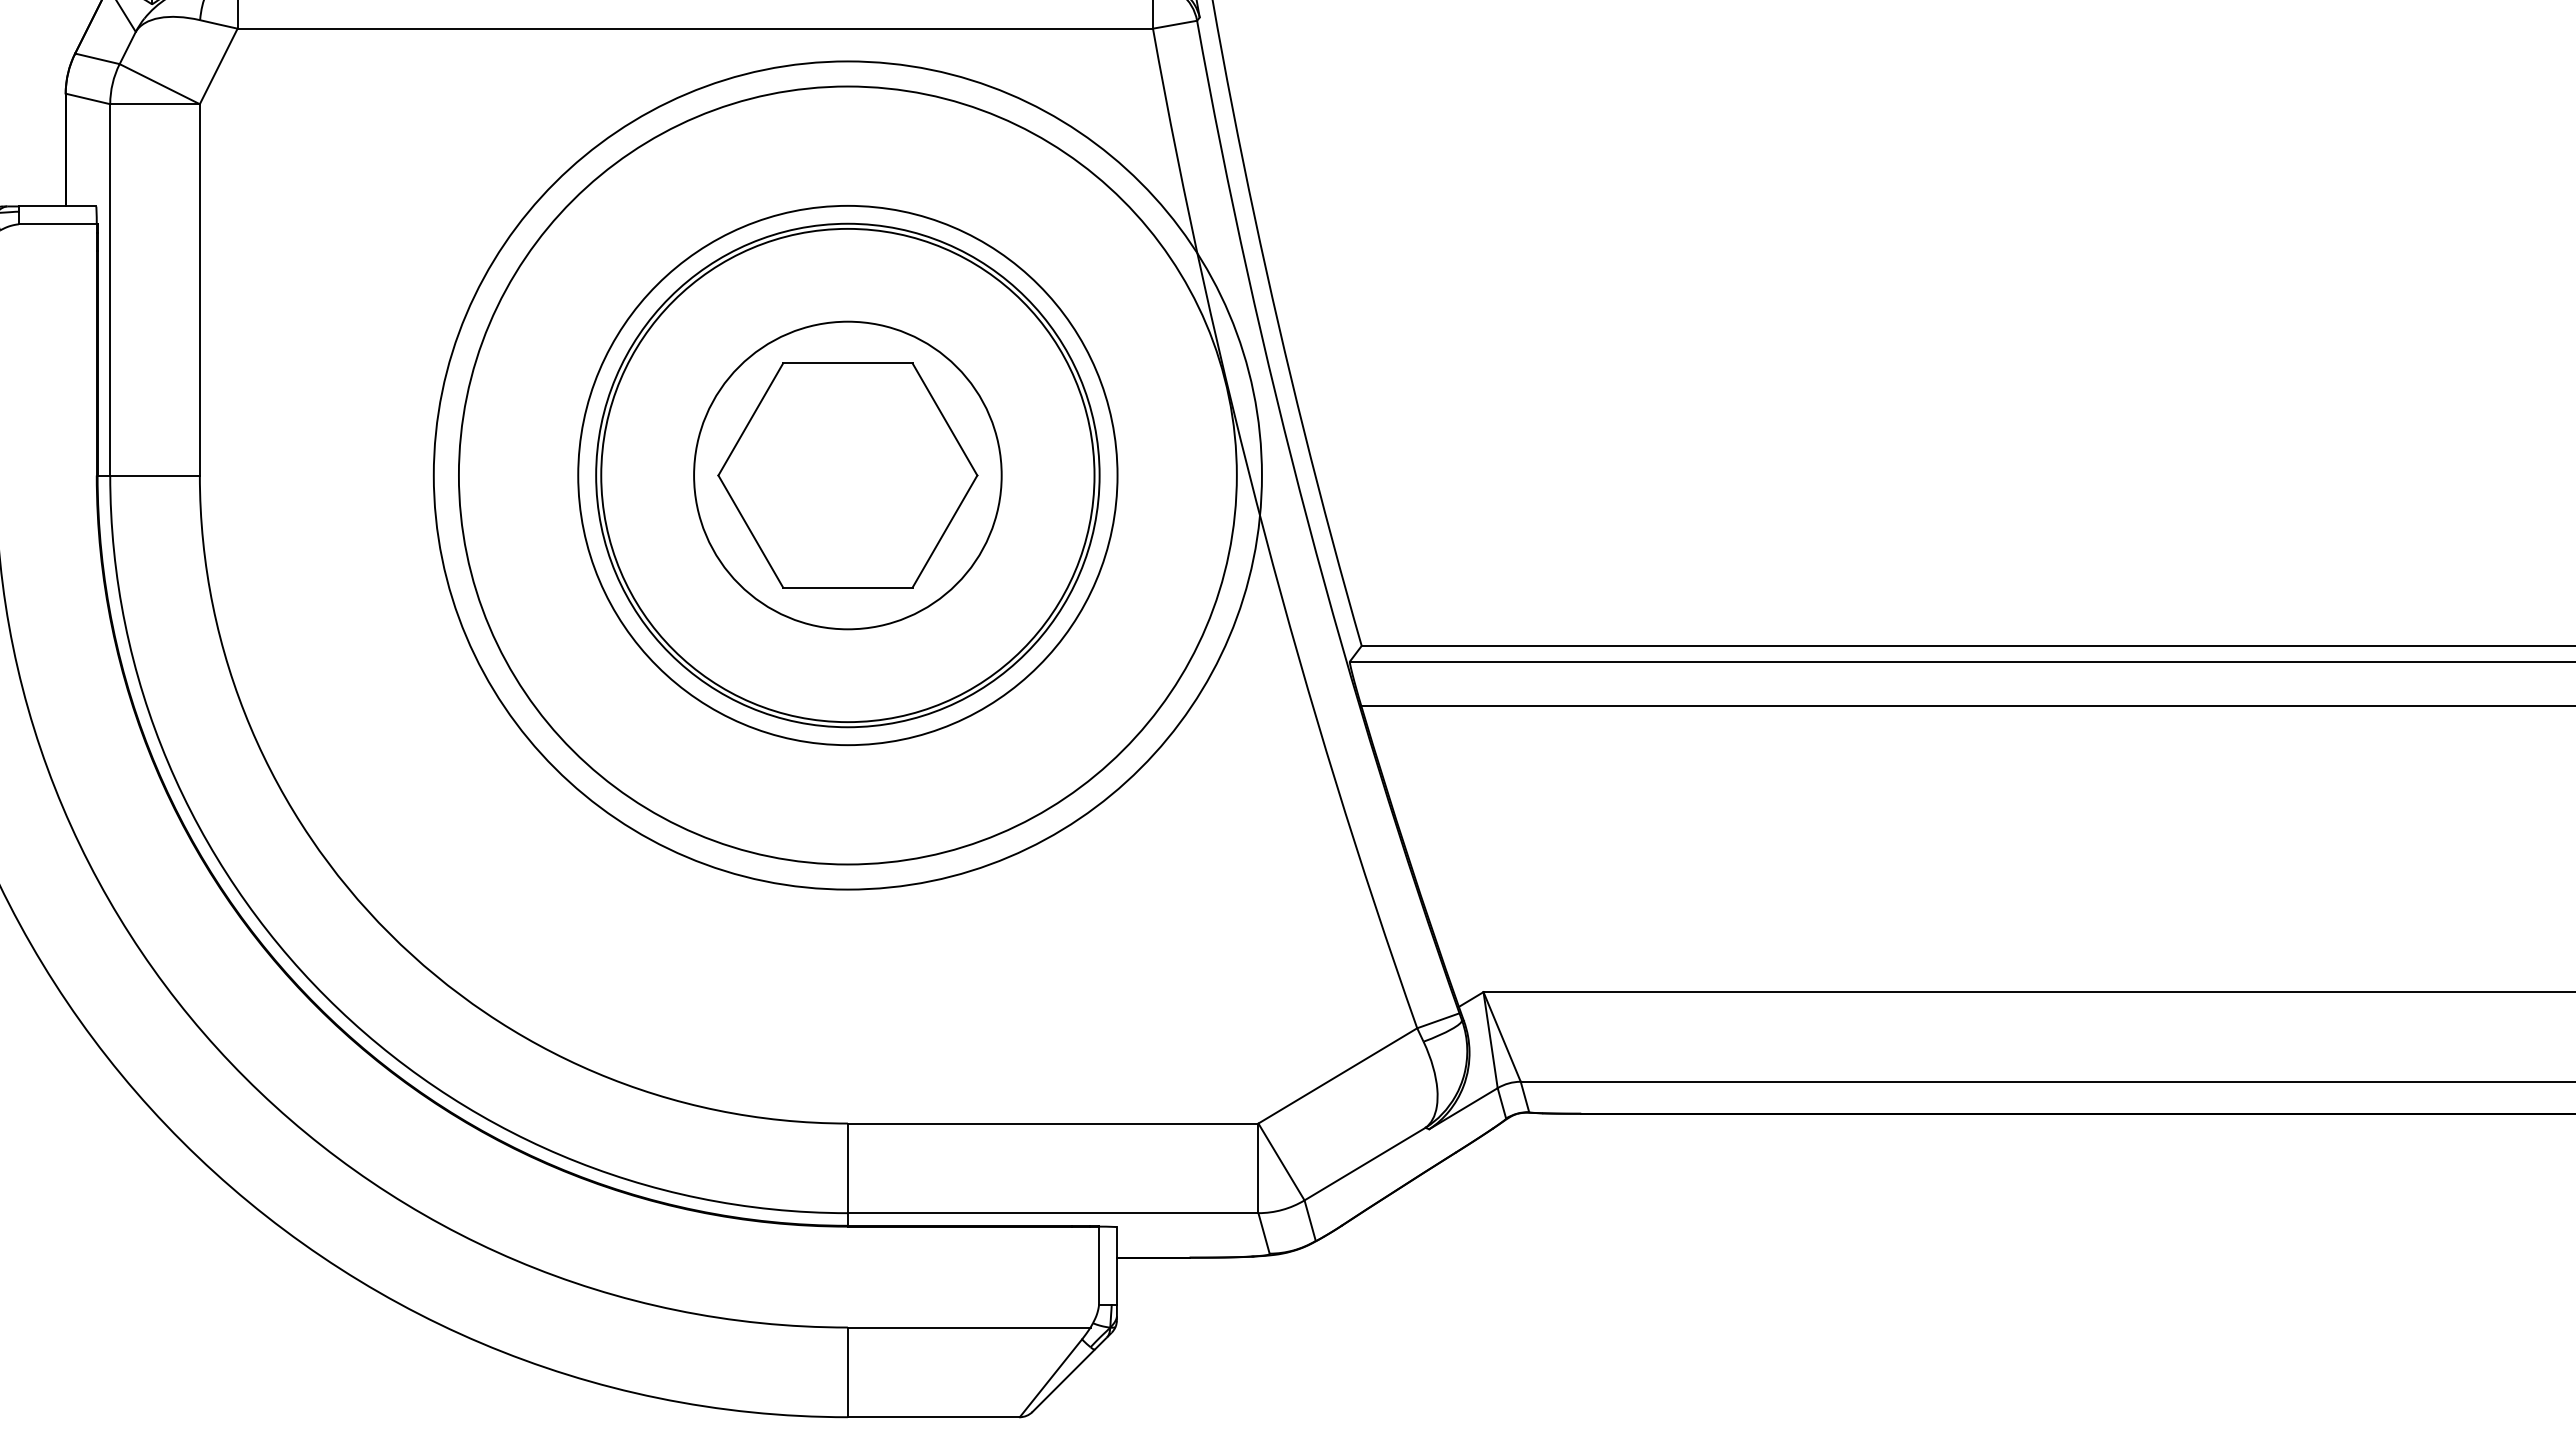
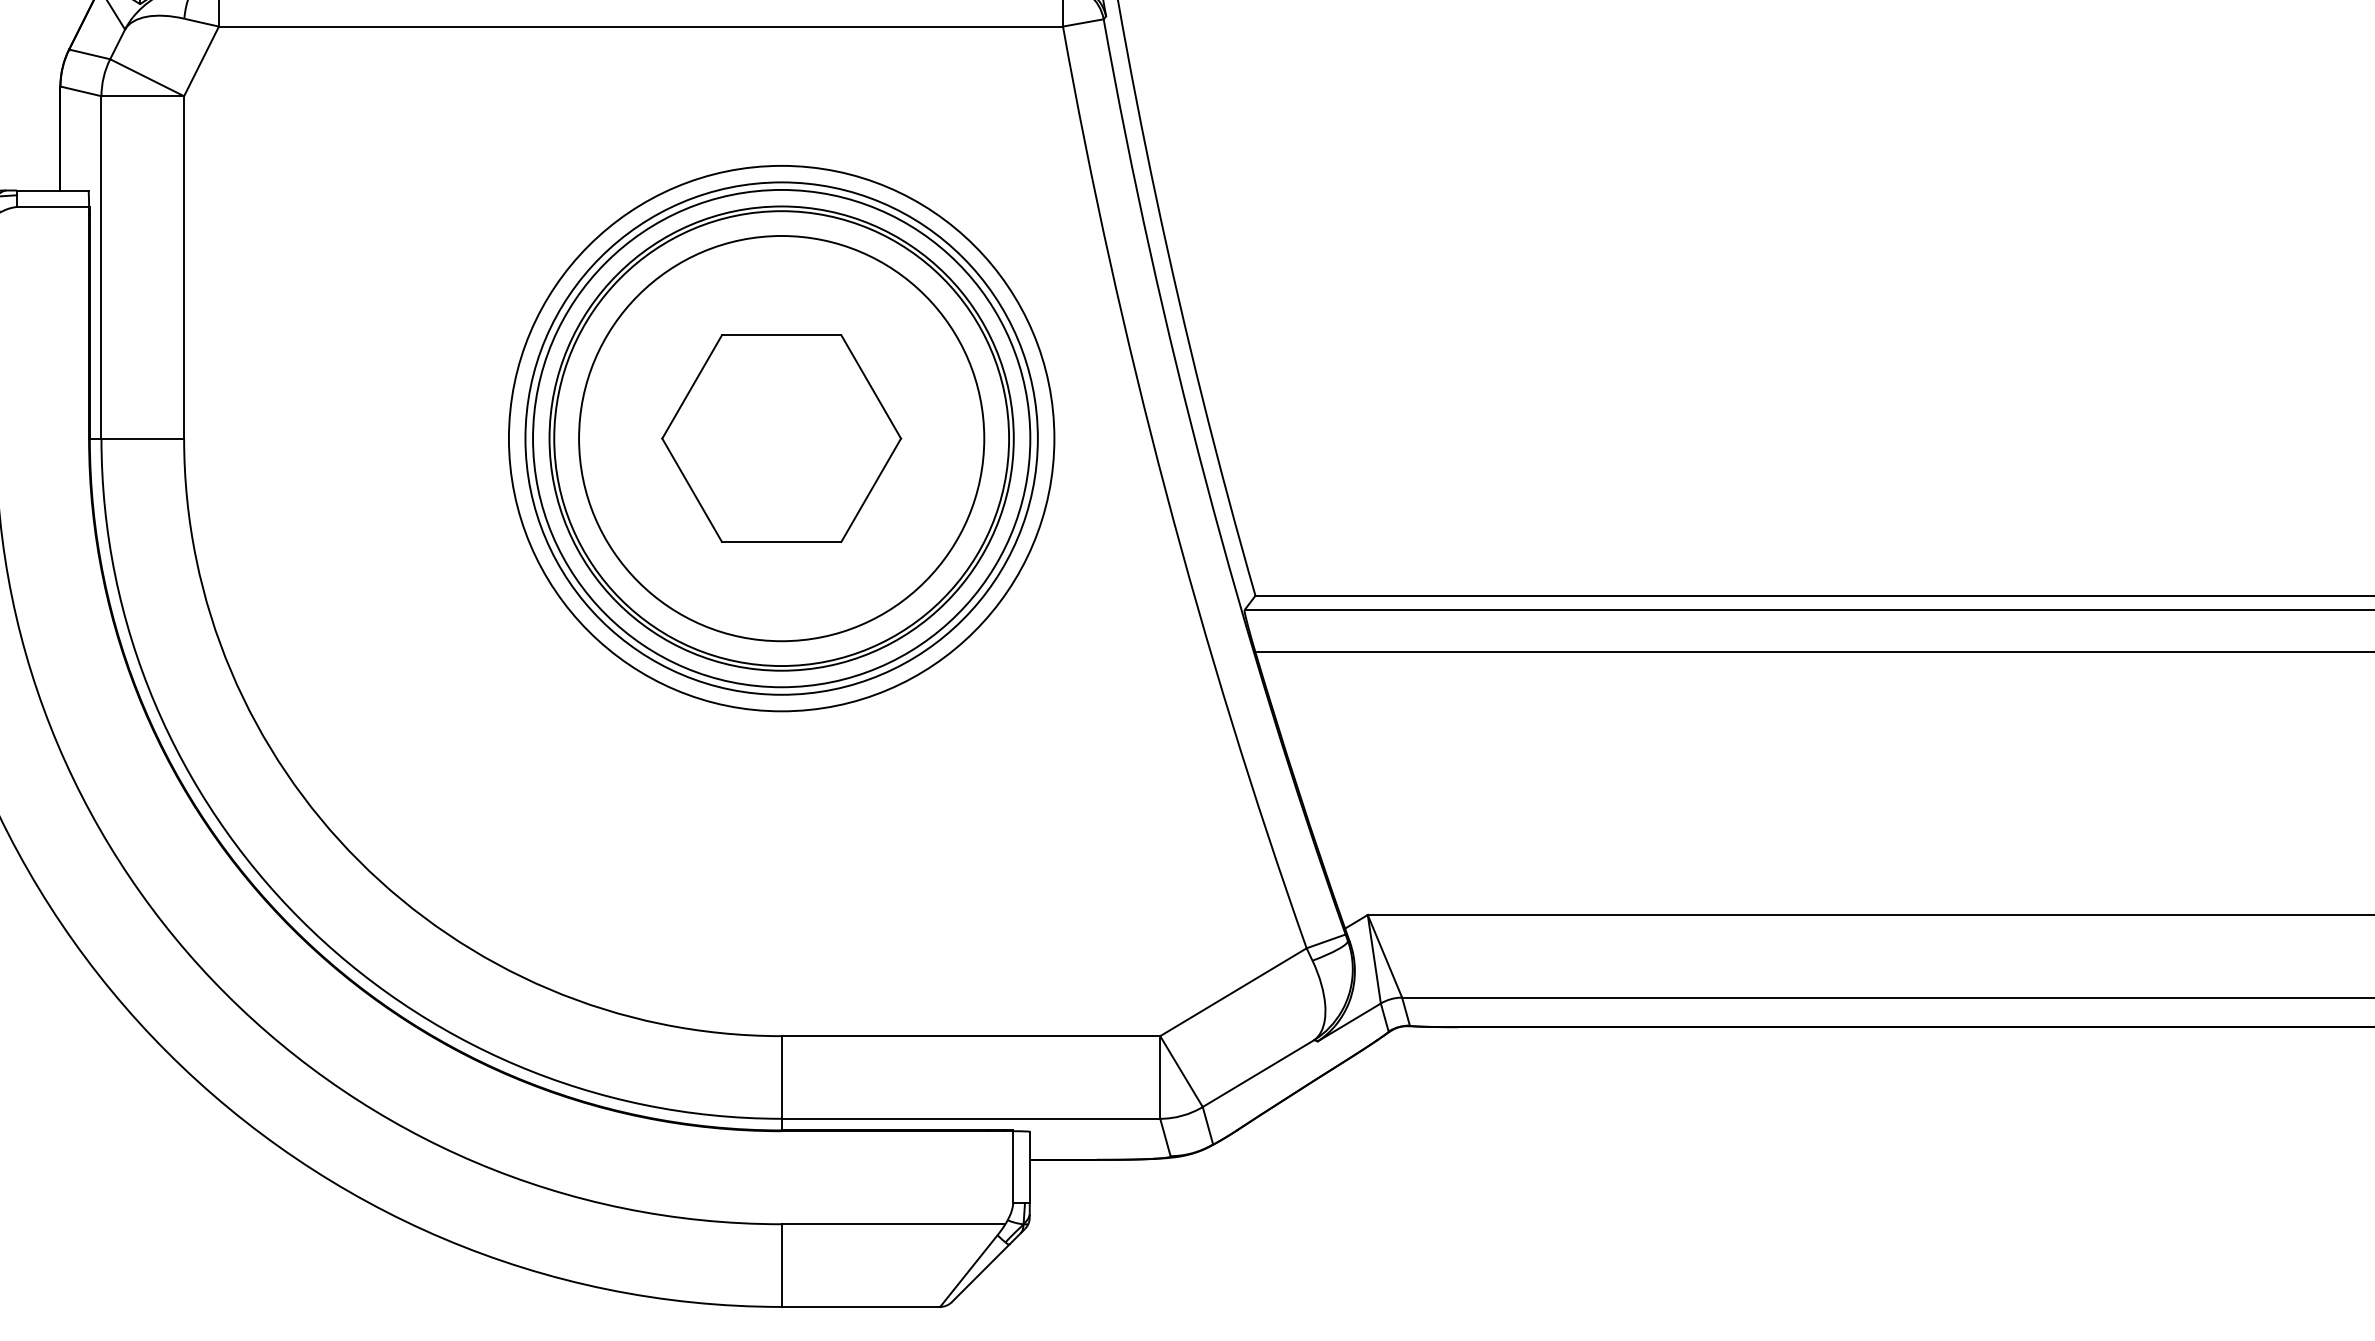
circle: (847, 475) -> (781, 438), size x0.71
circle: (847, 475) -> (781, 438), size x0.71
circle: (847, 475) -> (781, 438), size x1.43

